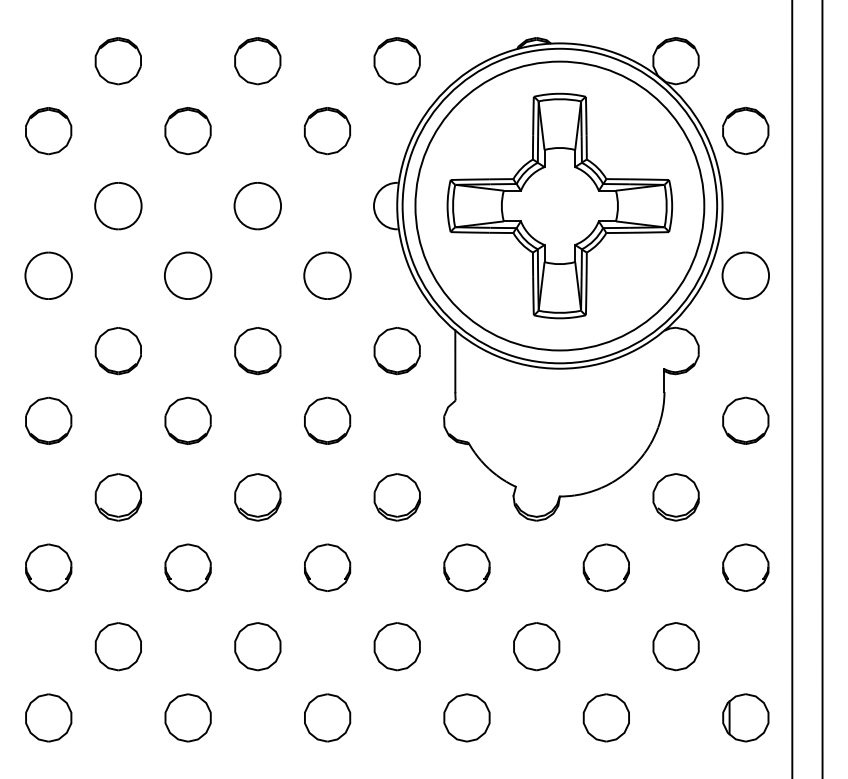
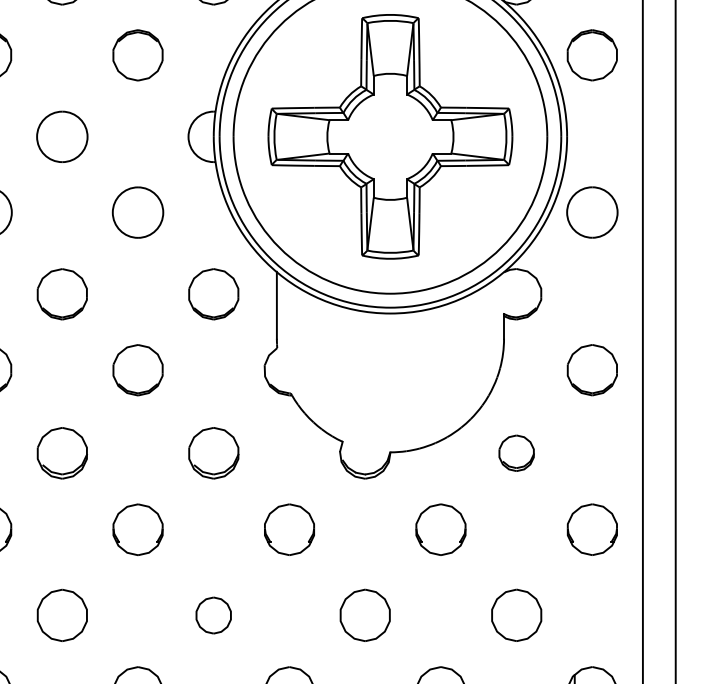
part: (675, 497) -> (516, 453), size x0.7
part: (396, 646) -> (212, 615), size x0.7

